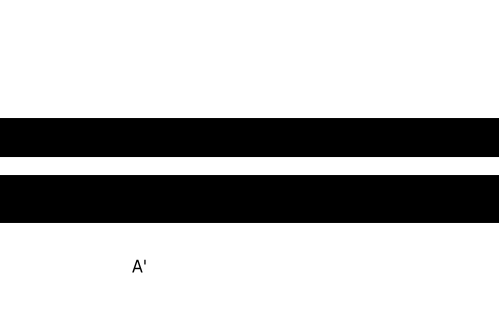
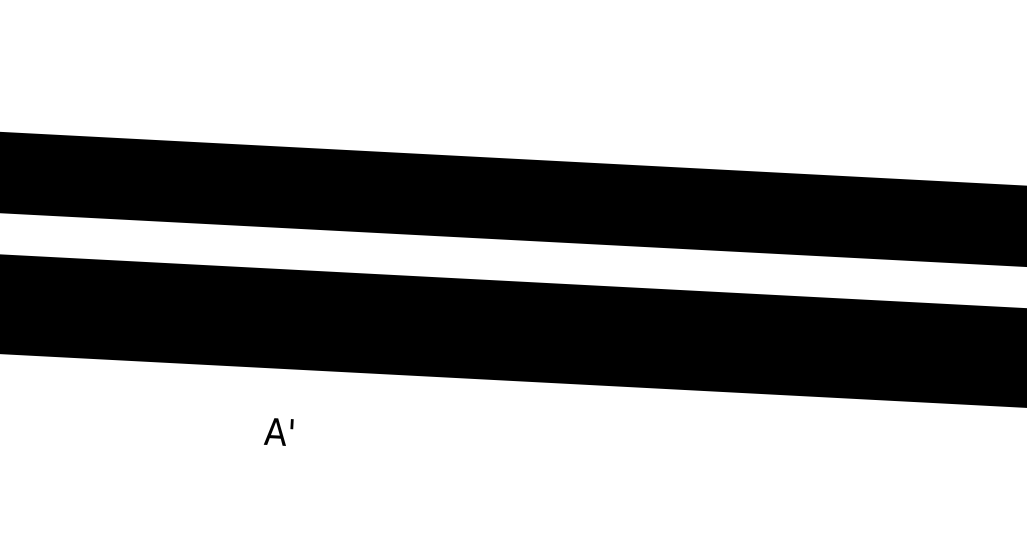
text: (138, 265) -> (277, 430), moved

